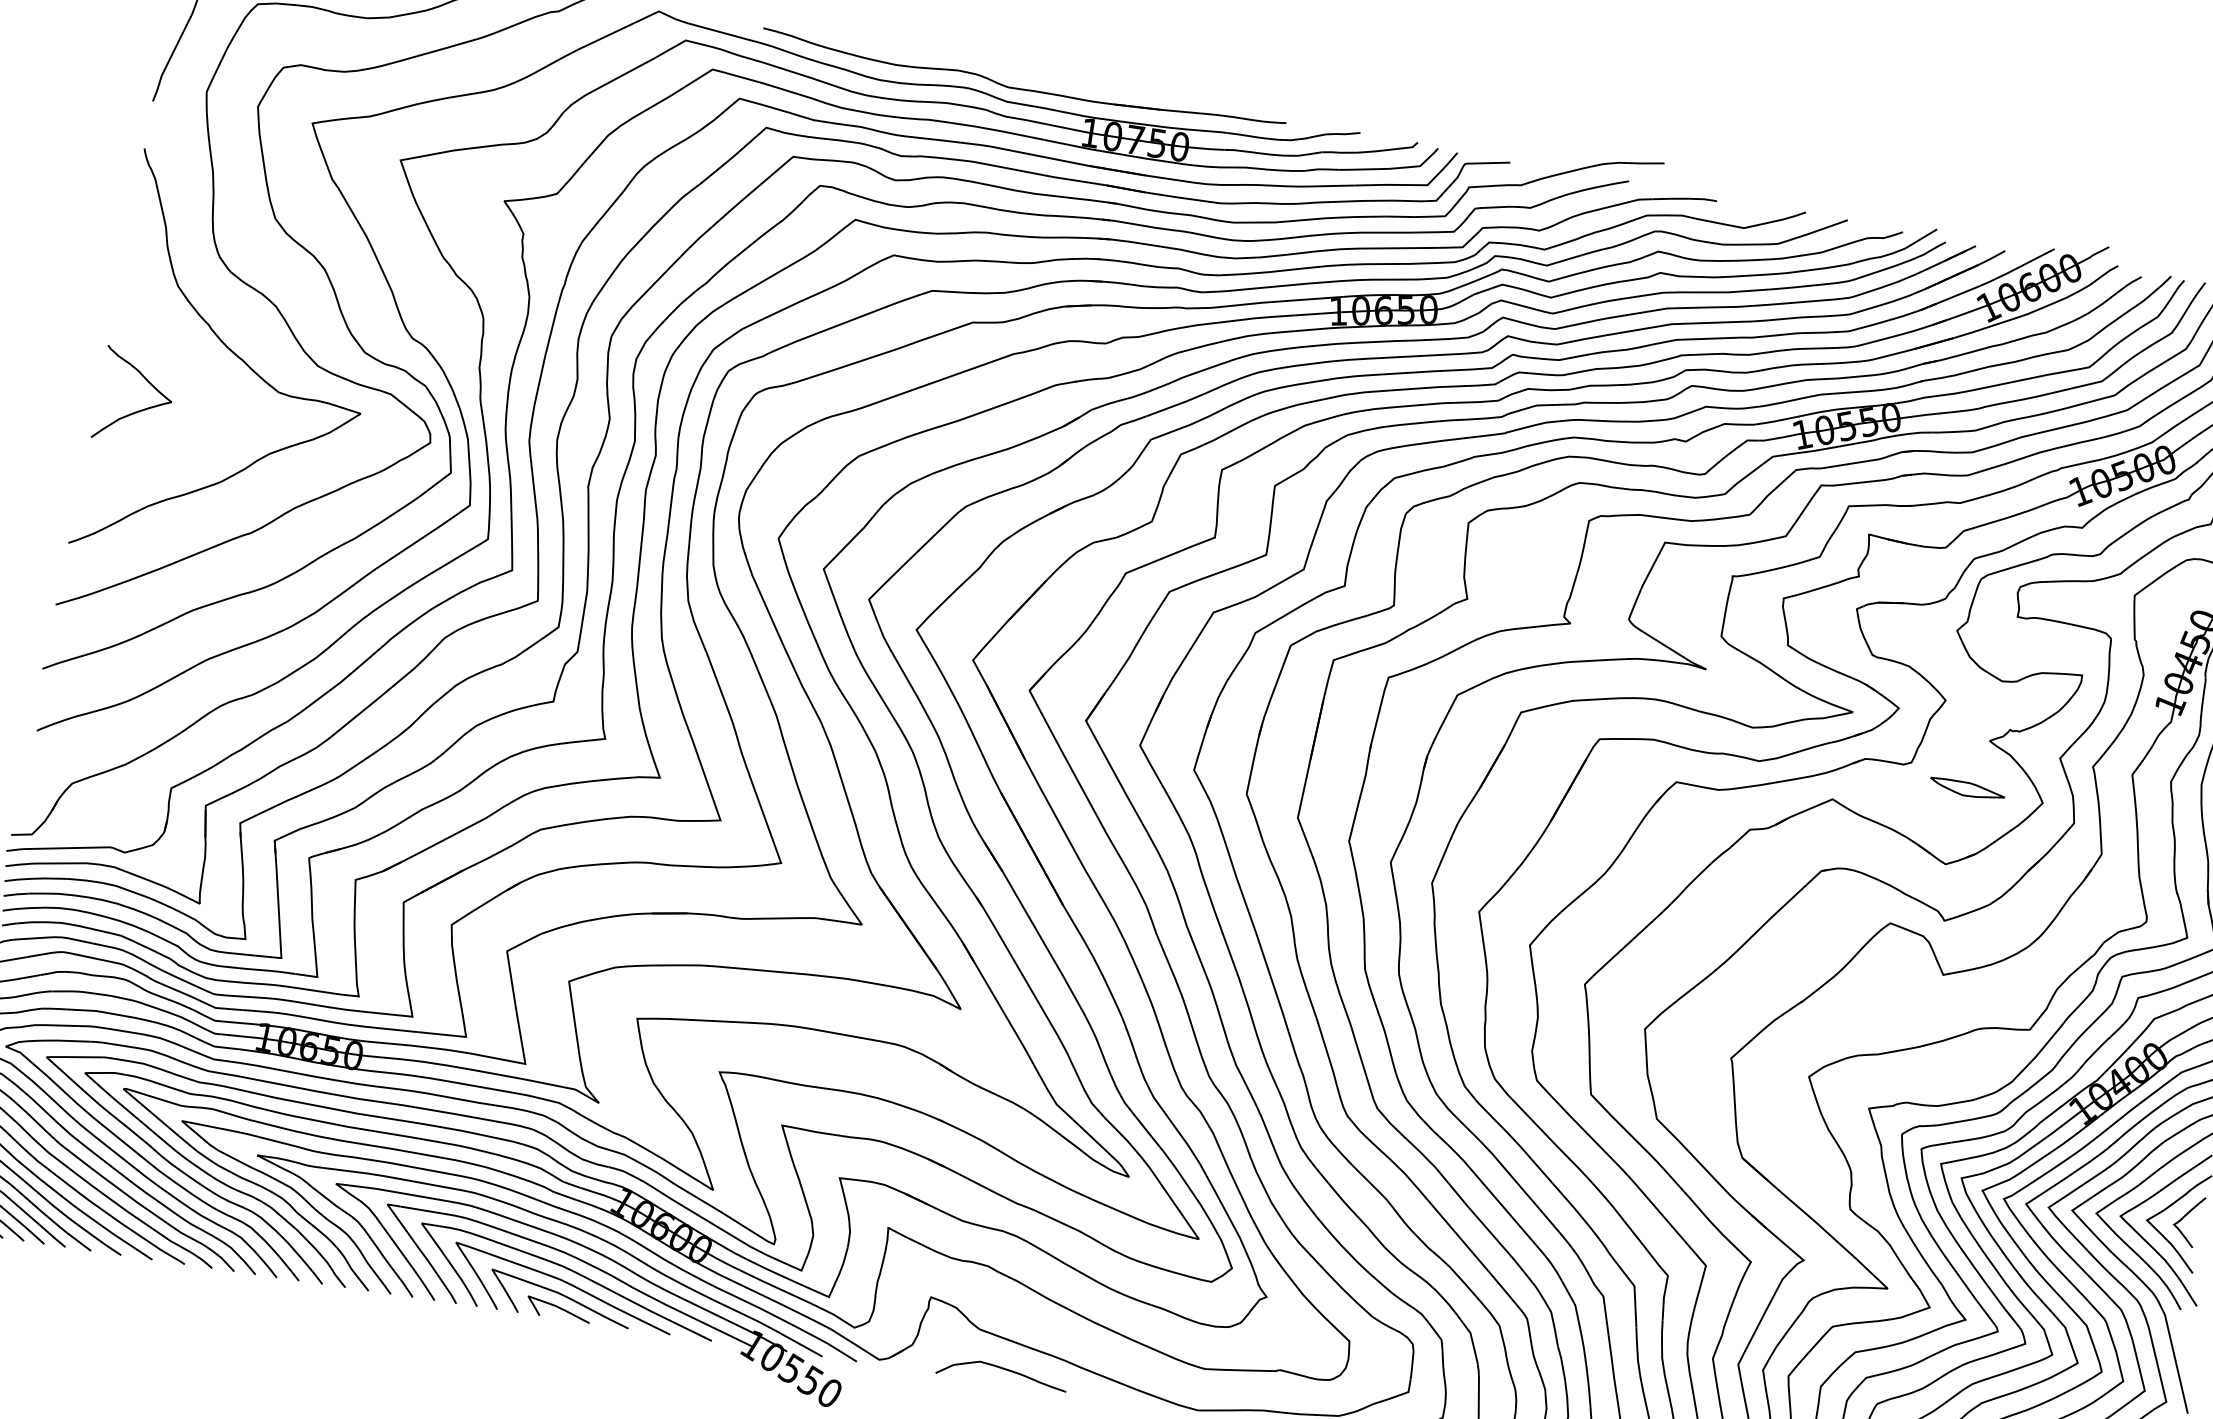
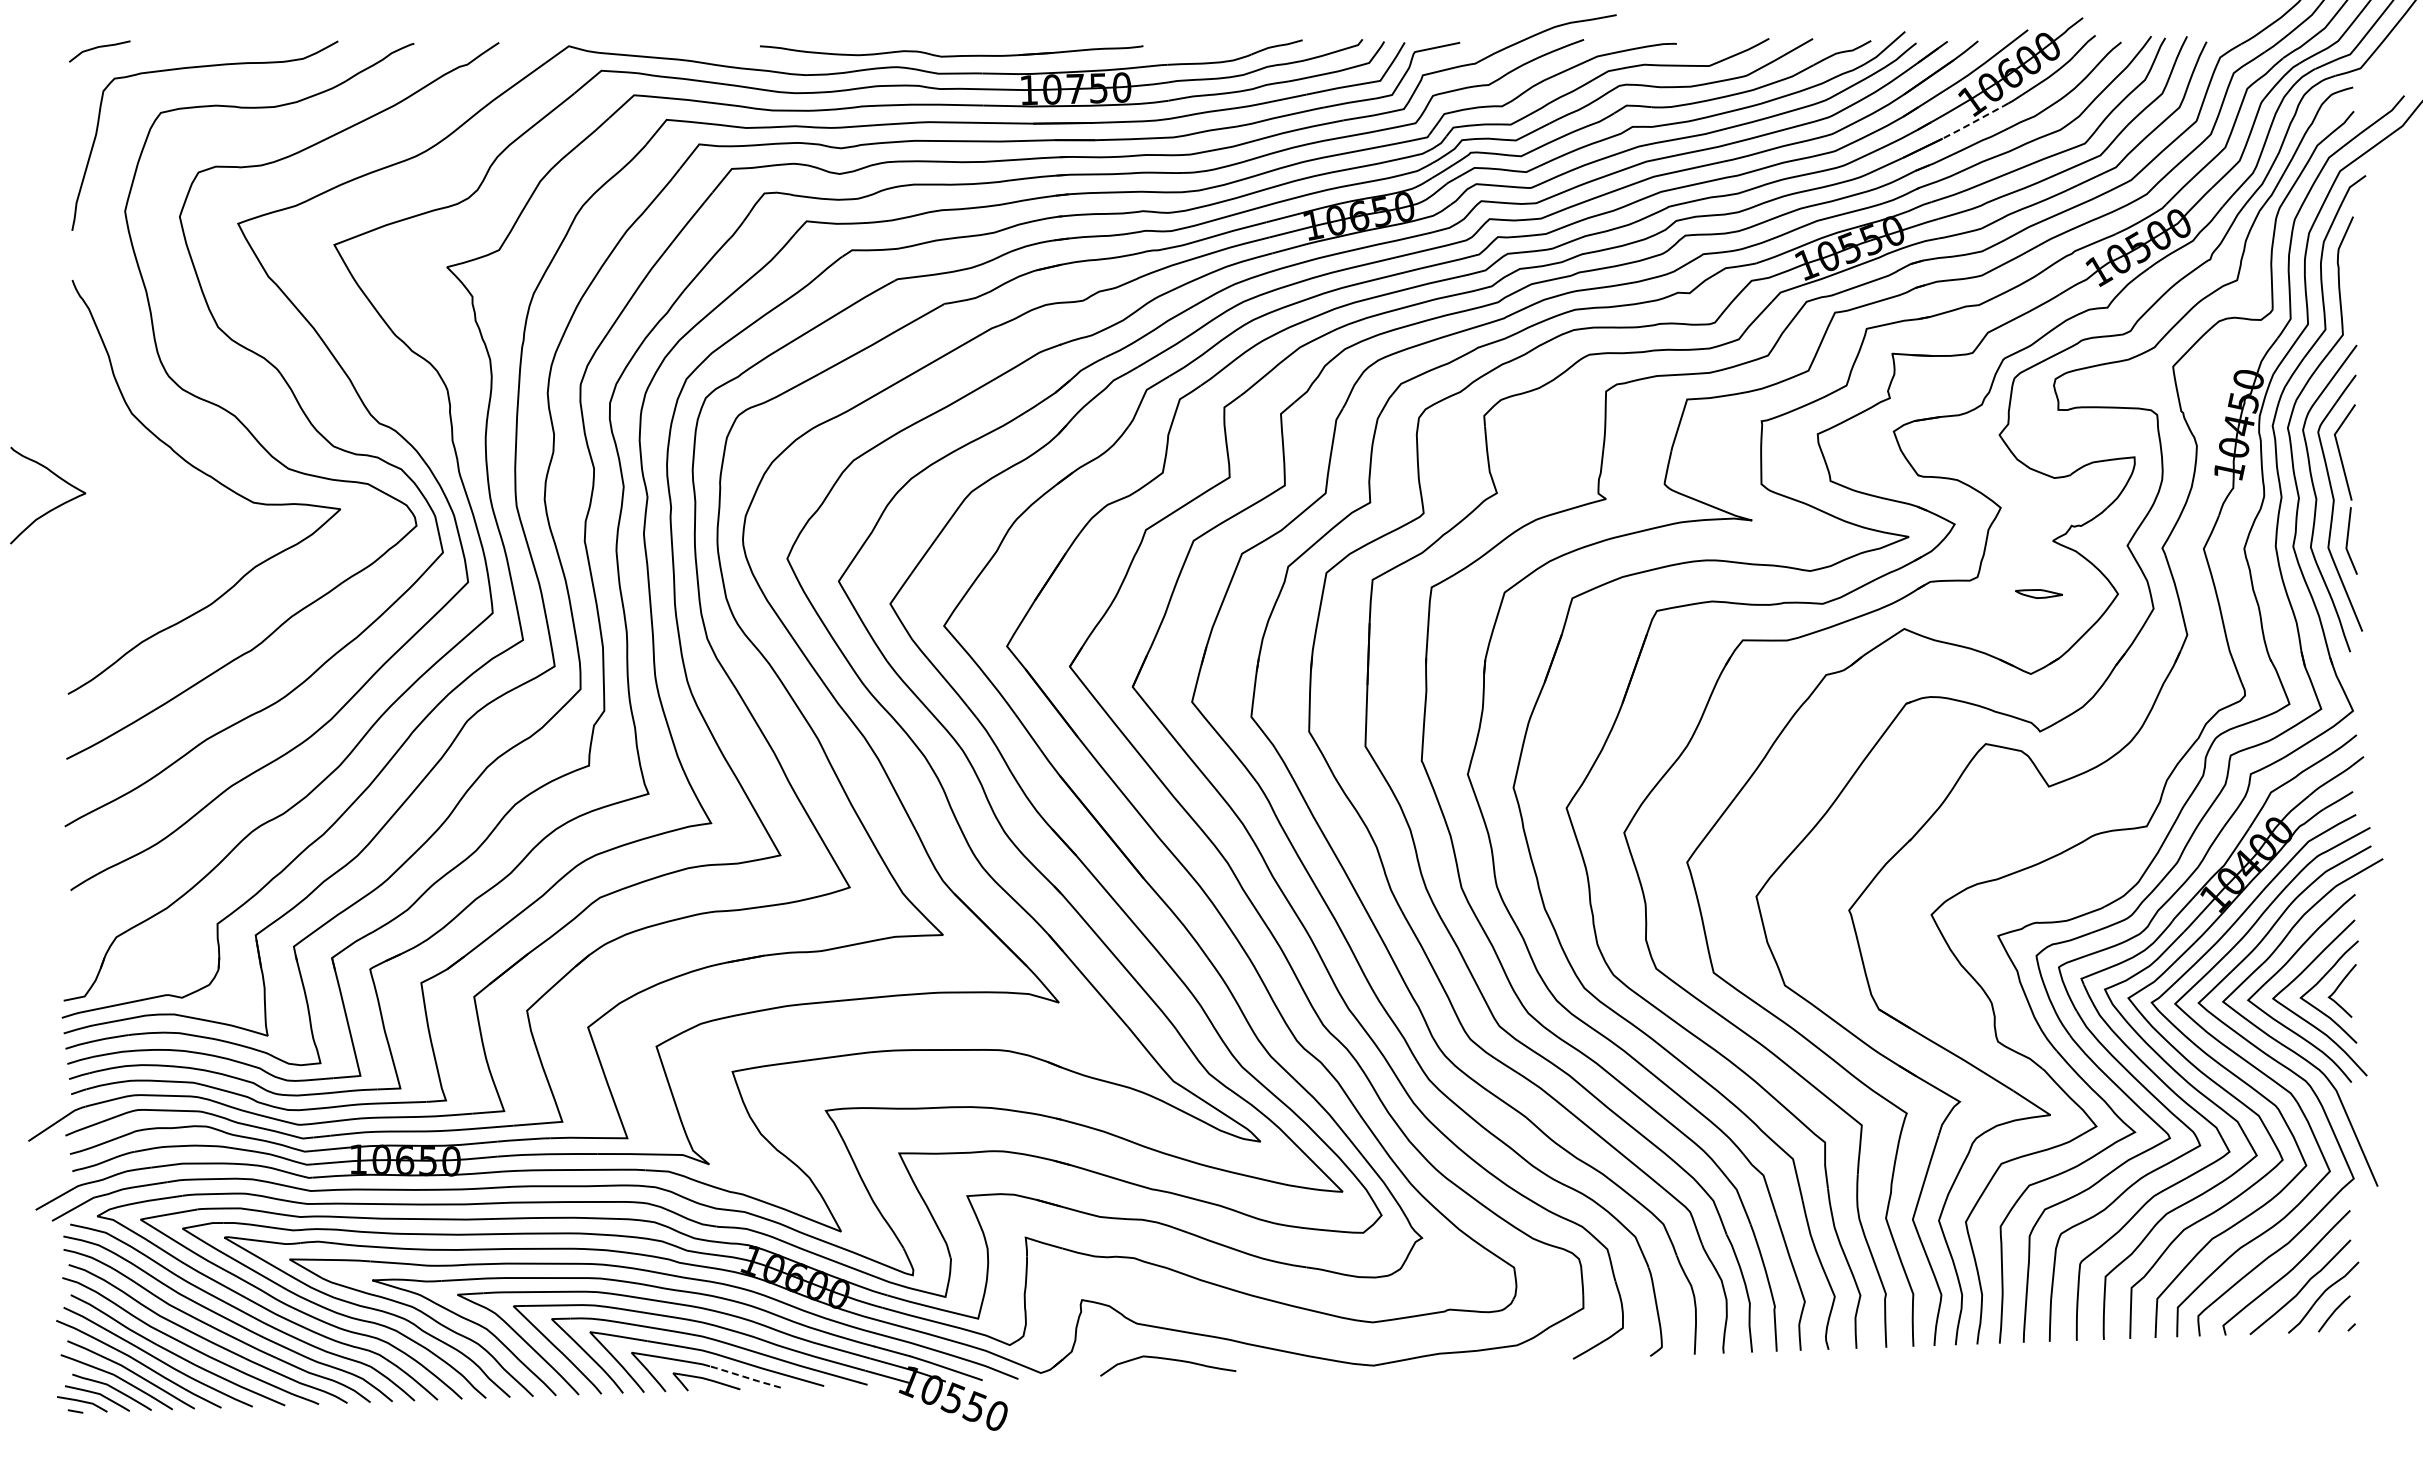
part: (1023, 82) -> (951, 51), size x0.7
line: (1989, 326) -> (1976, 120), solid -> dashed
curve: (139, 410) -> (54, 507), moved
part: (1966, 788) -> (2038, 593), size x0.6
line: (595, 1311) -> (744, 1376), solid -> dashed

